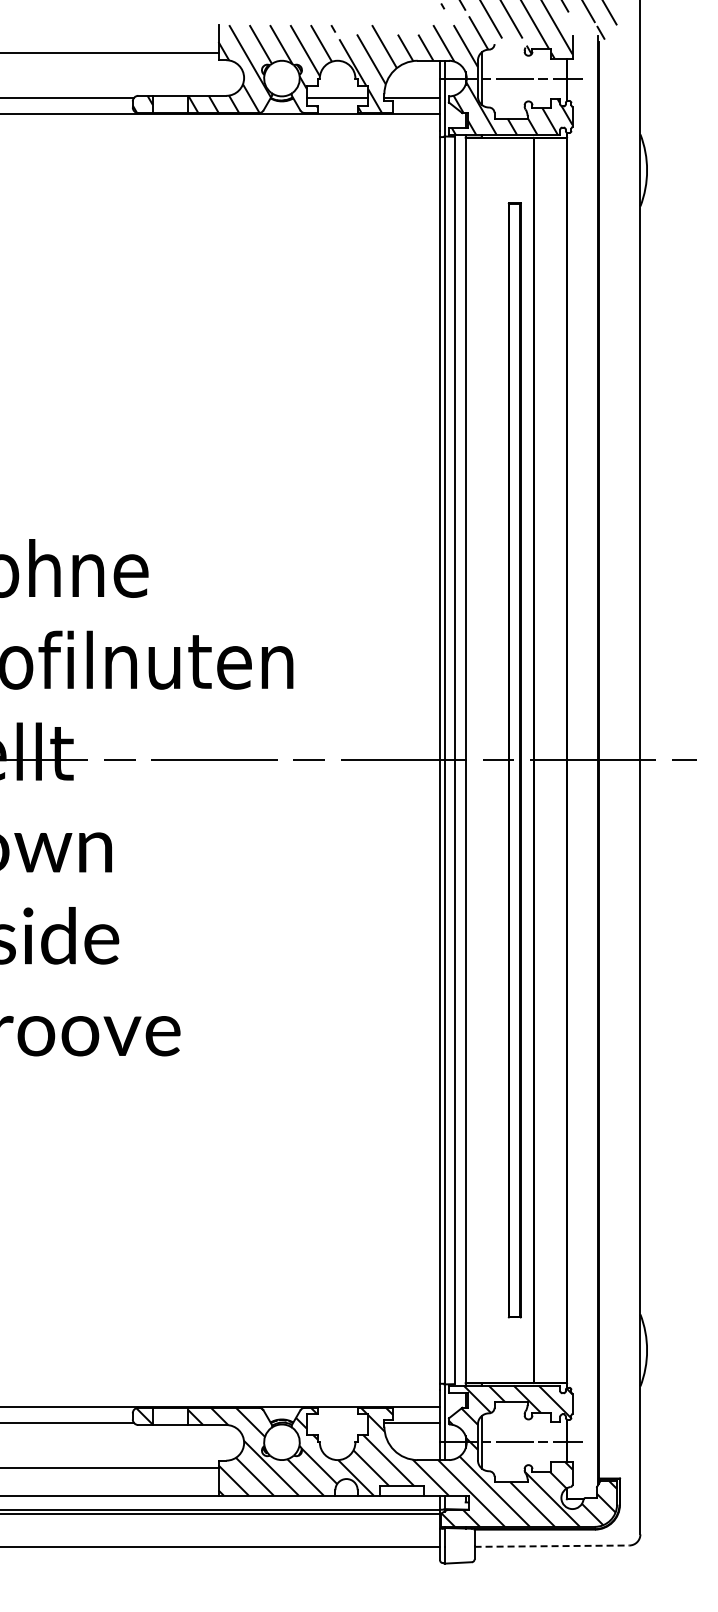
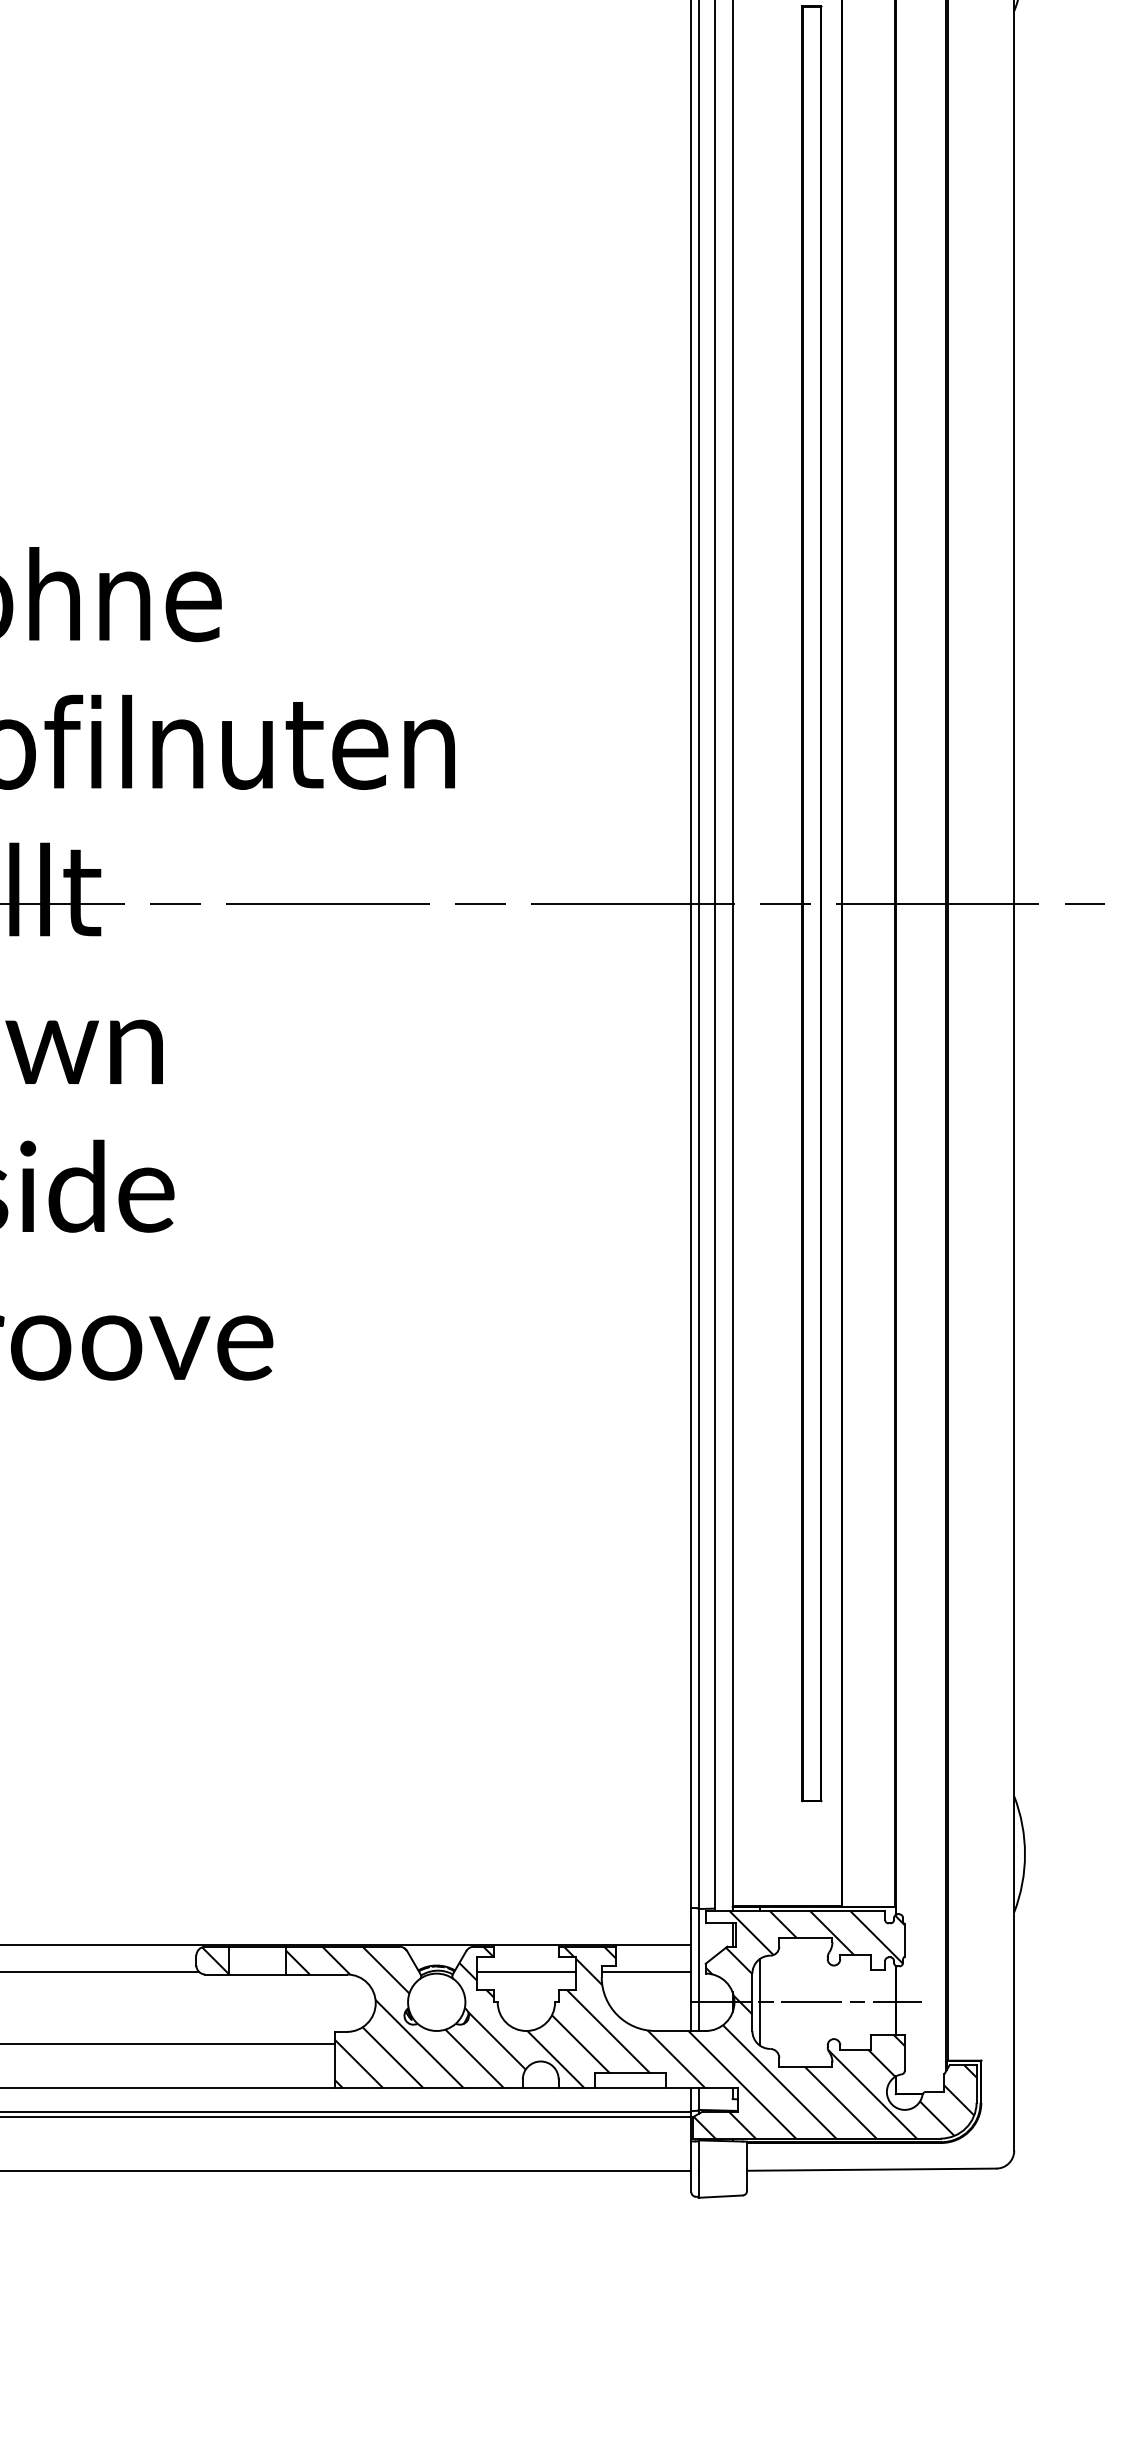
line: (337, 1423) -> (526, 1972), added
line: (552, 1546) -> (872, 2170), dashed -> solid

